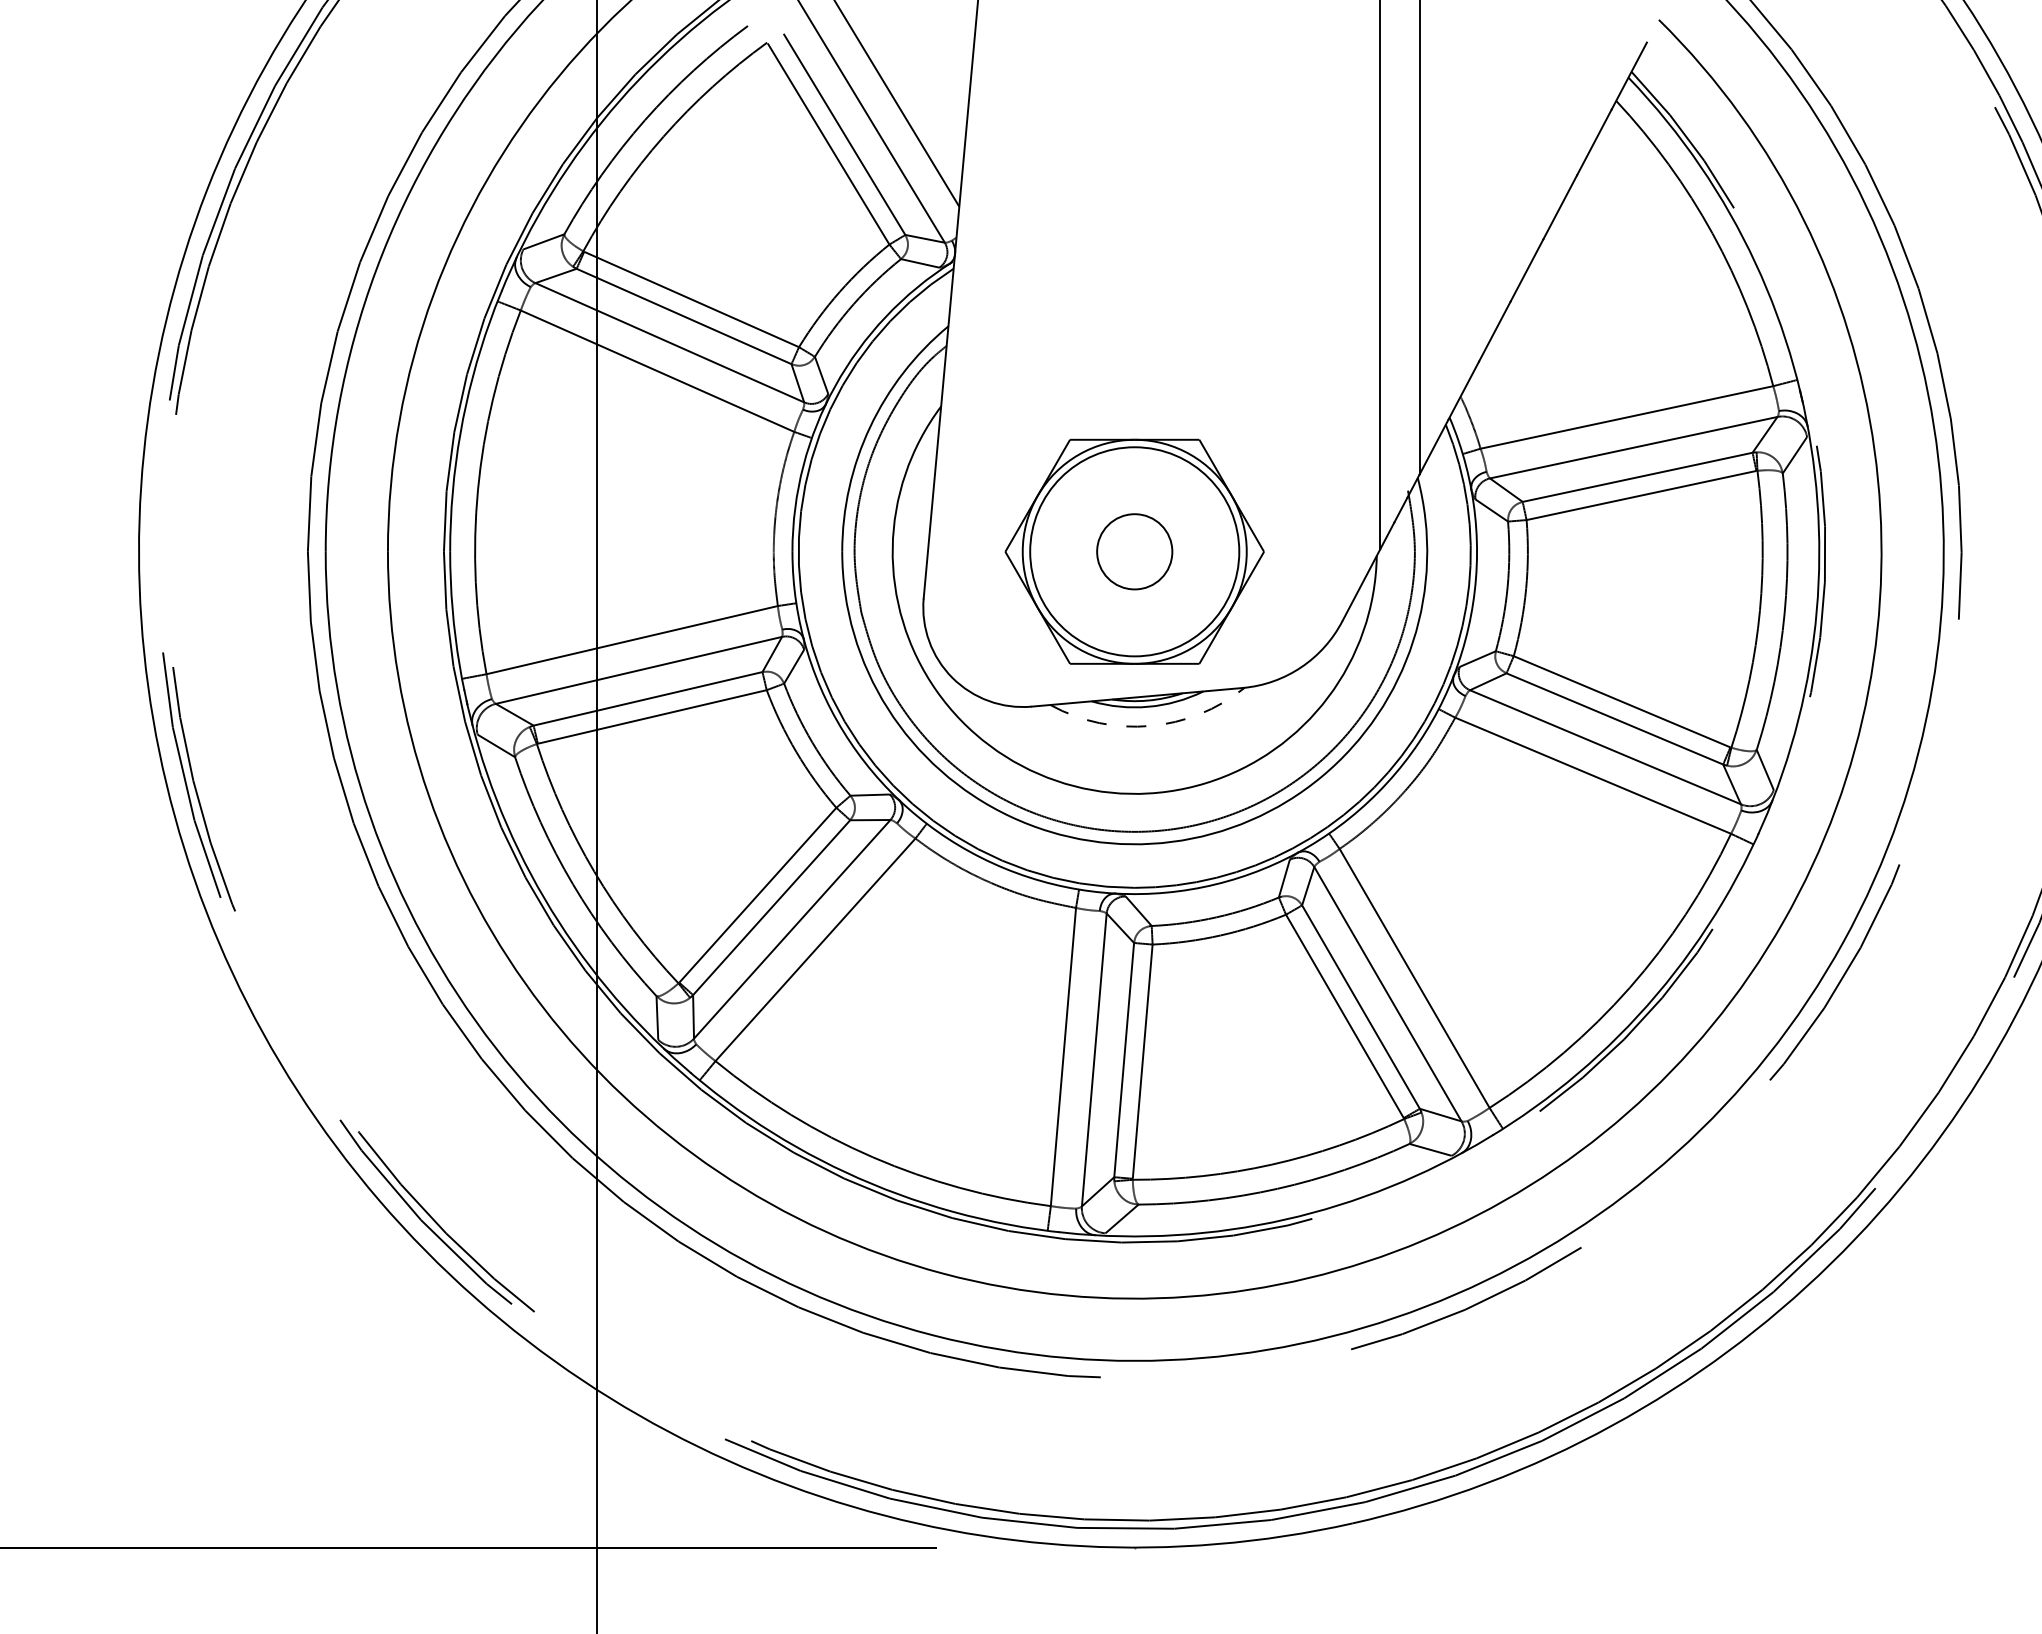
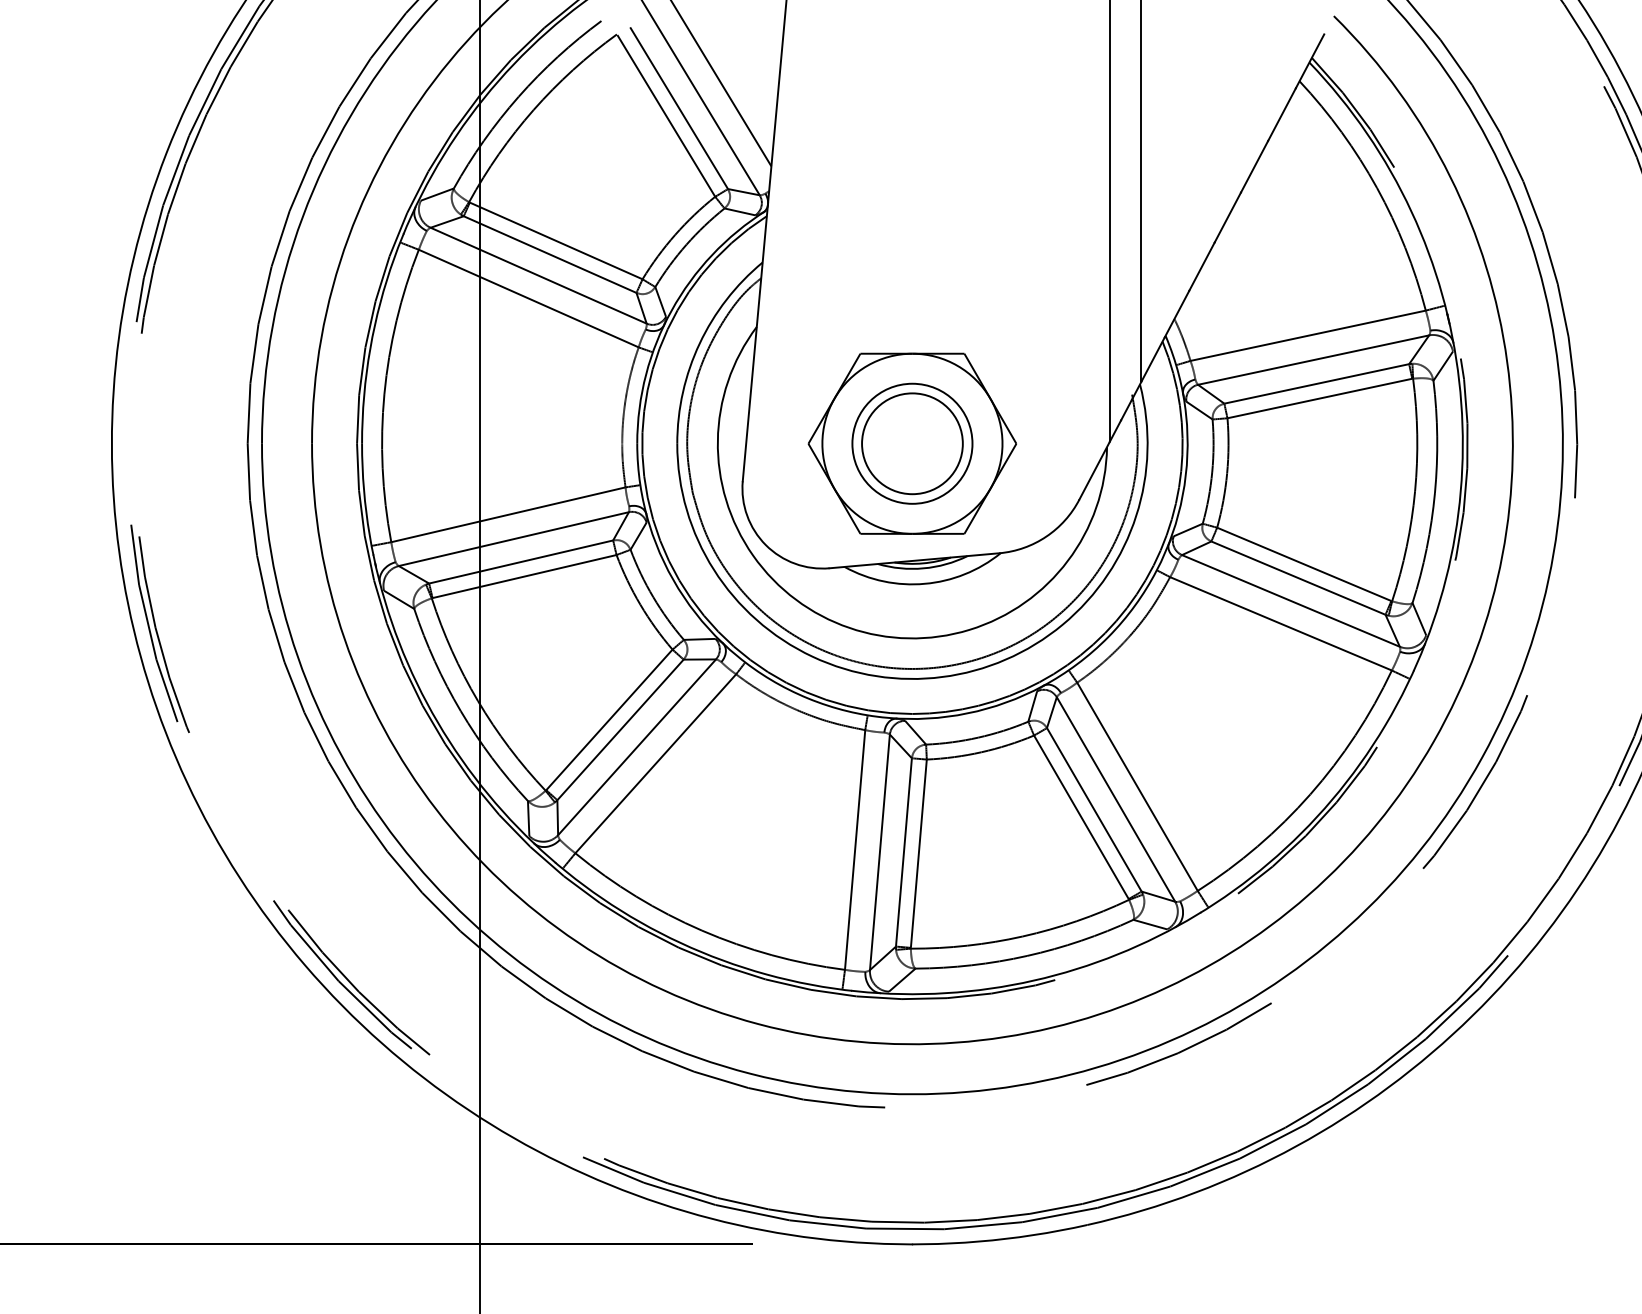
circle: (1134, 551) -> (912, 443), size x0.71
circle: (1134, 551) -> (912, 443), size x1.67
arc: (1149, 725) -> (924, 583), dashed -> solid

